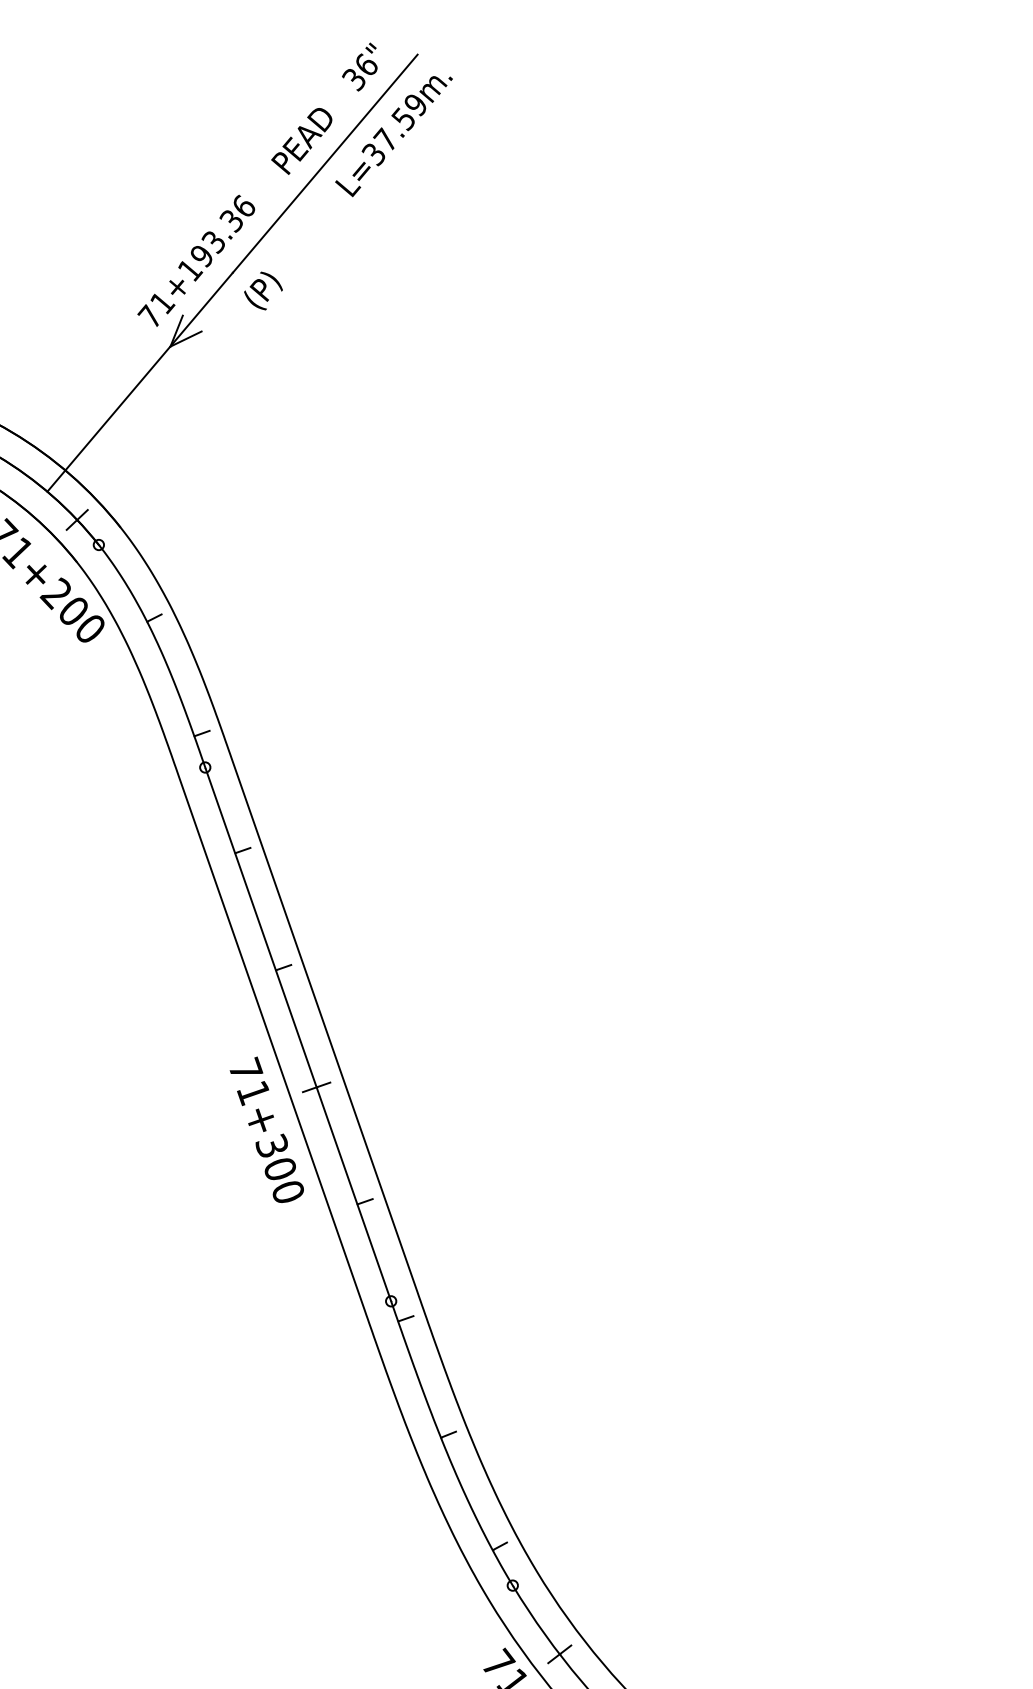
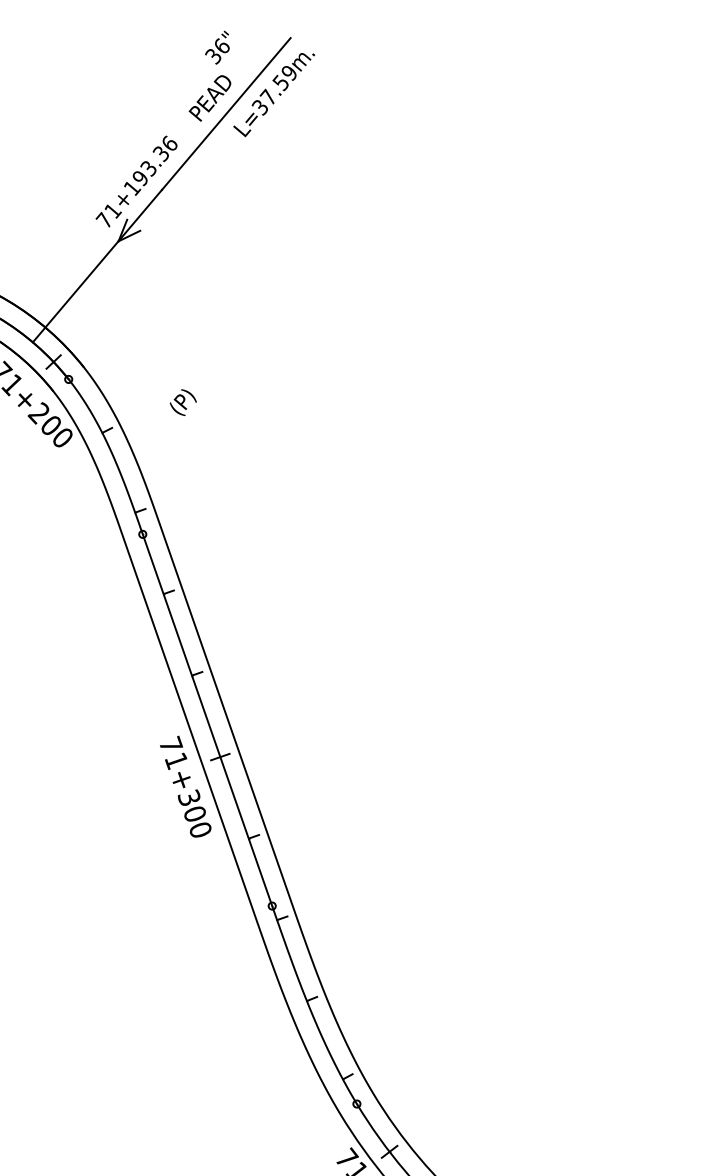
text: (359, 66) -> (217, 47), moved
text: (262, 290) -> (182, 402), moved

